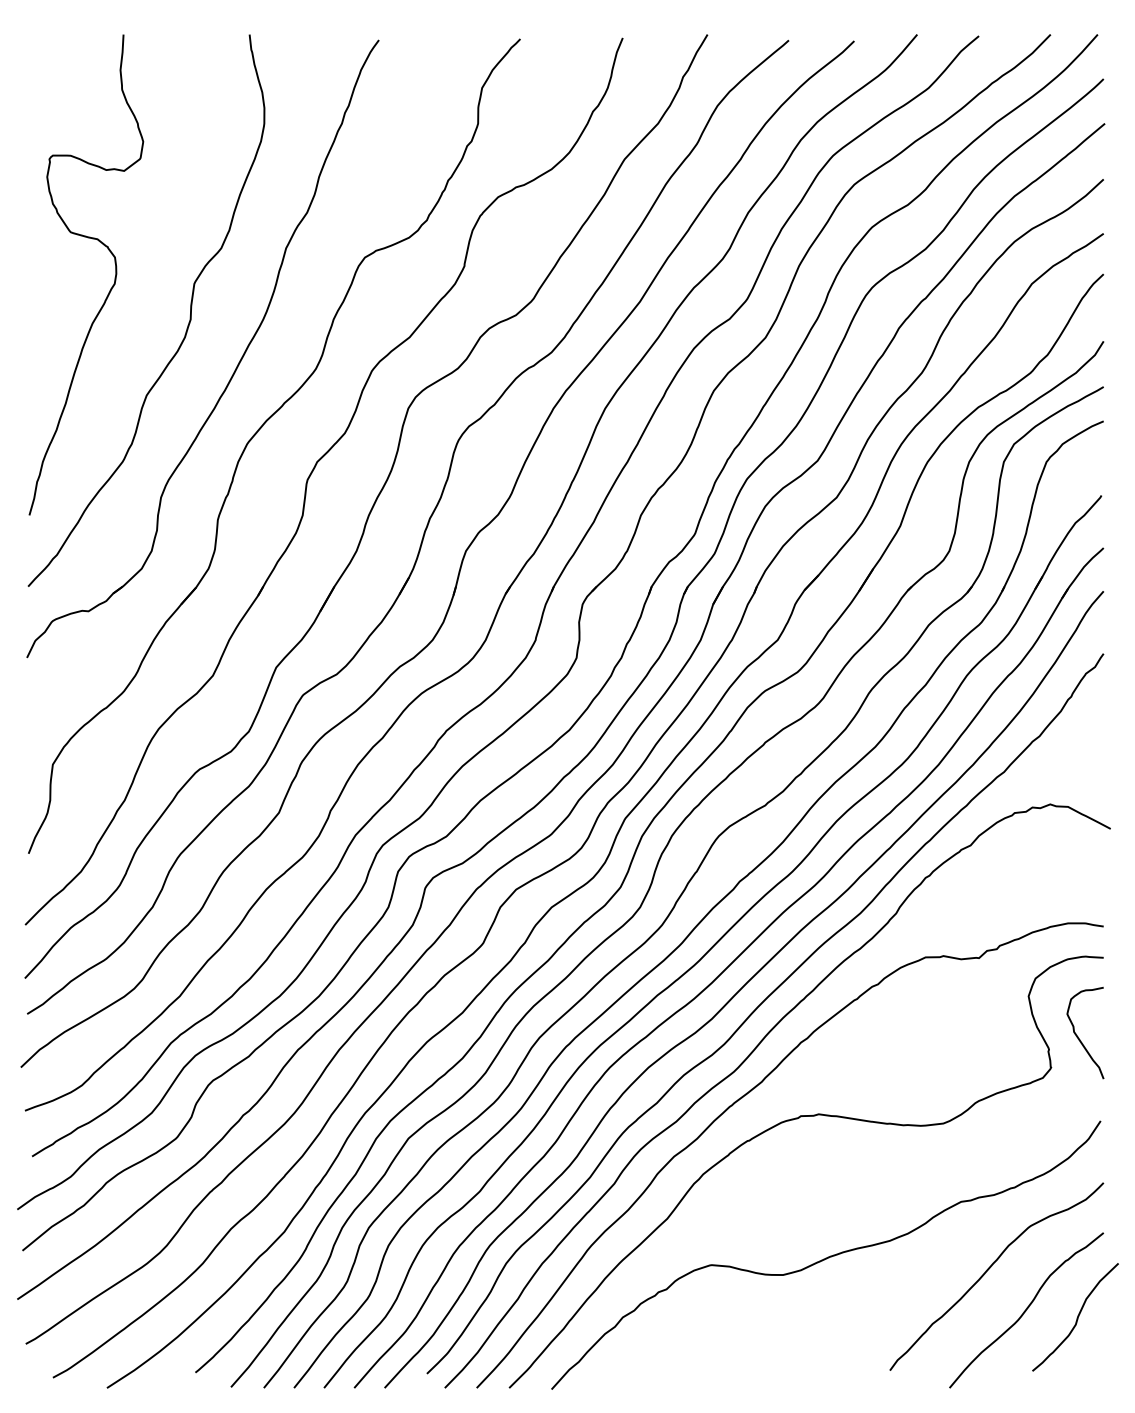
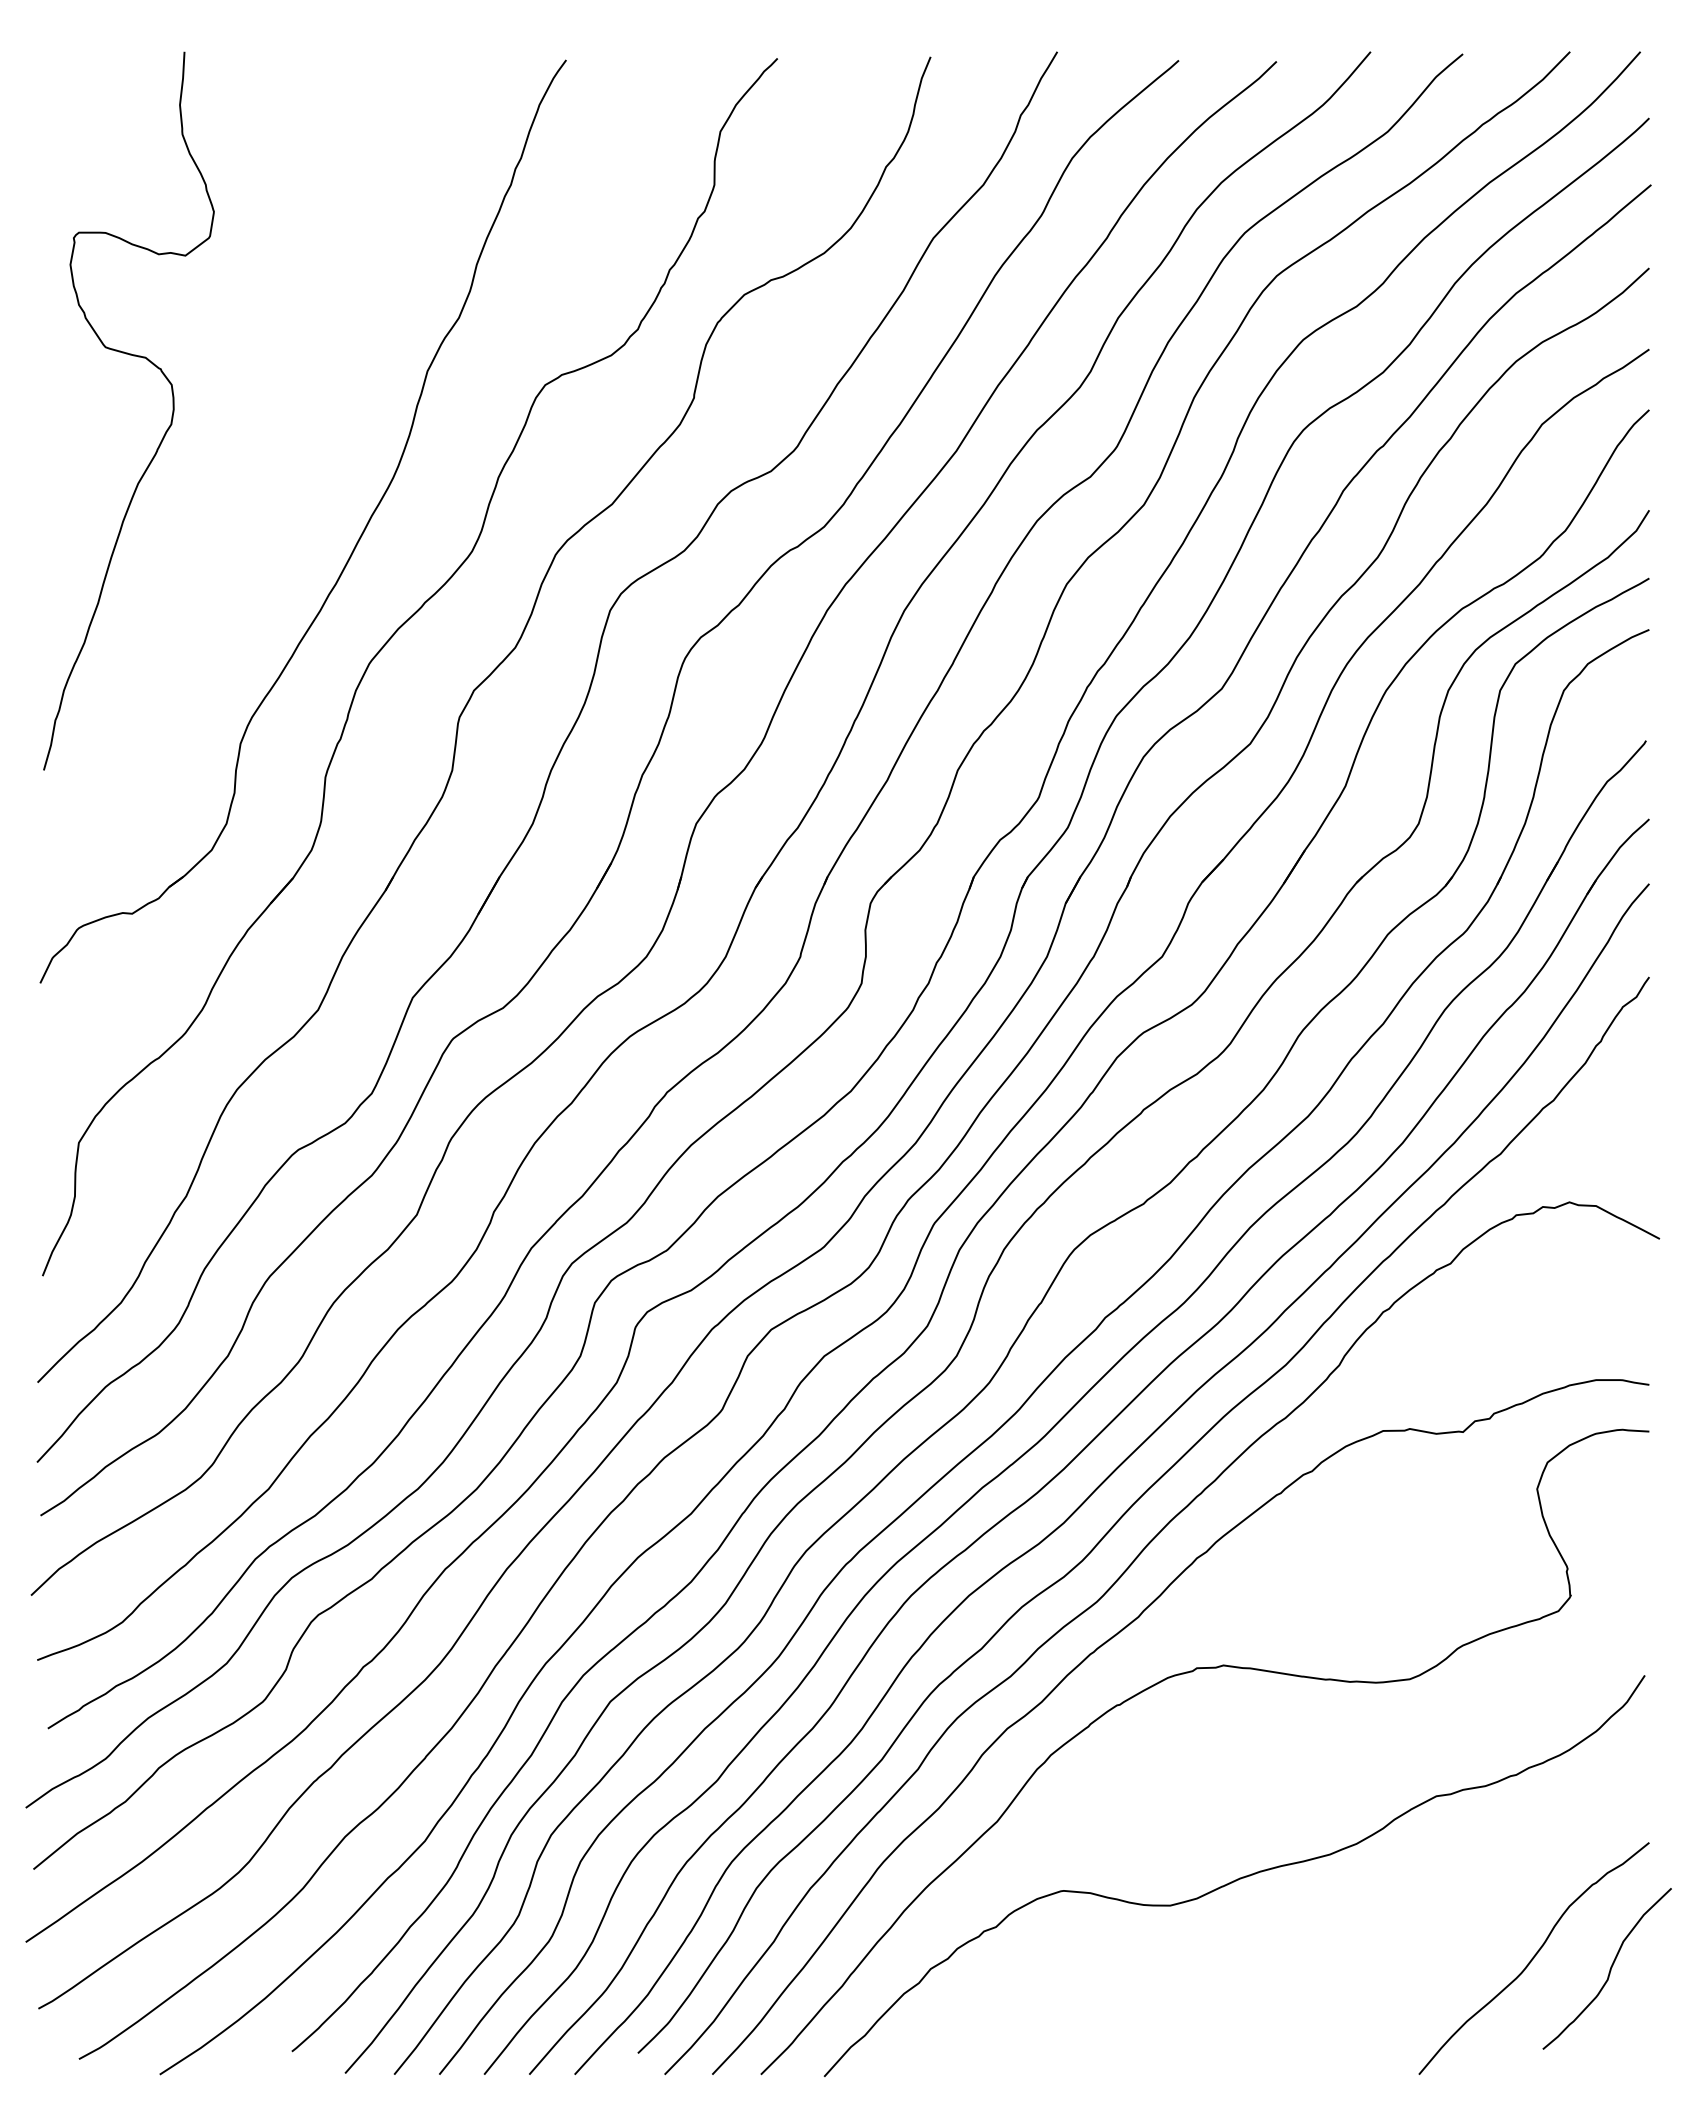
curve: (189, 316) -> (283, 473), removed
curve: (1078, 1036) -> (1611, 1549), removed
curve: (989, 1269) -> (1478, 1897), removed

